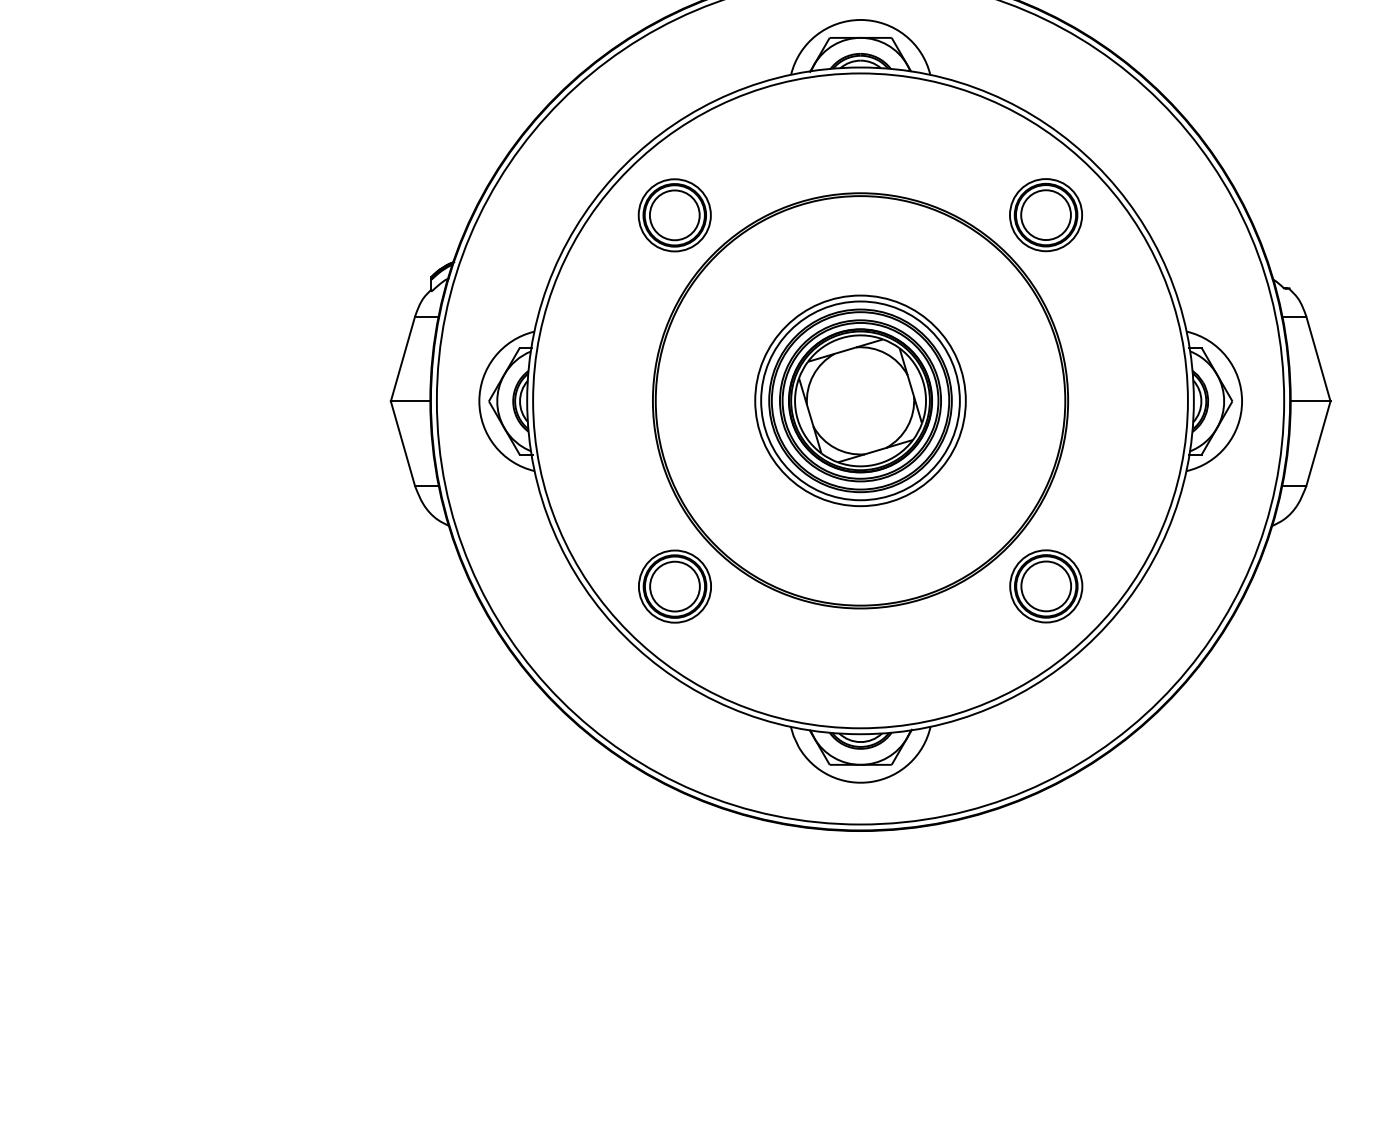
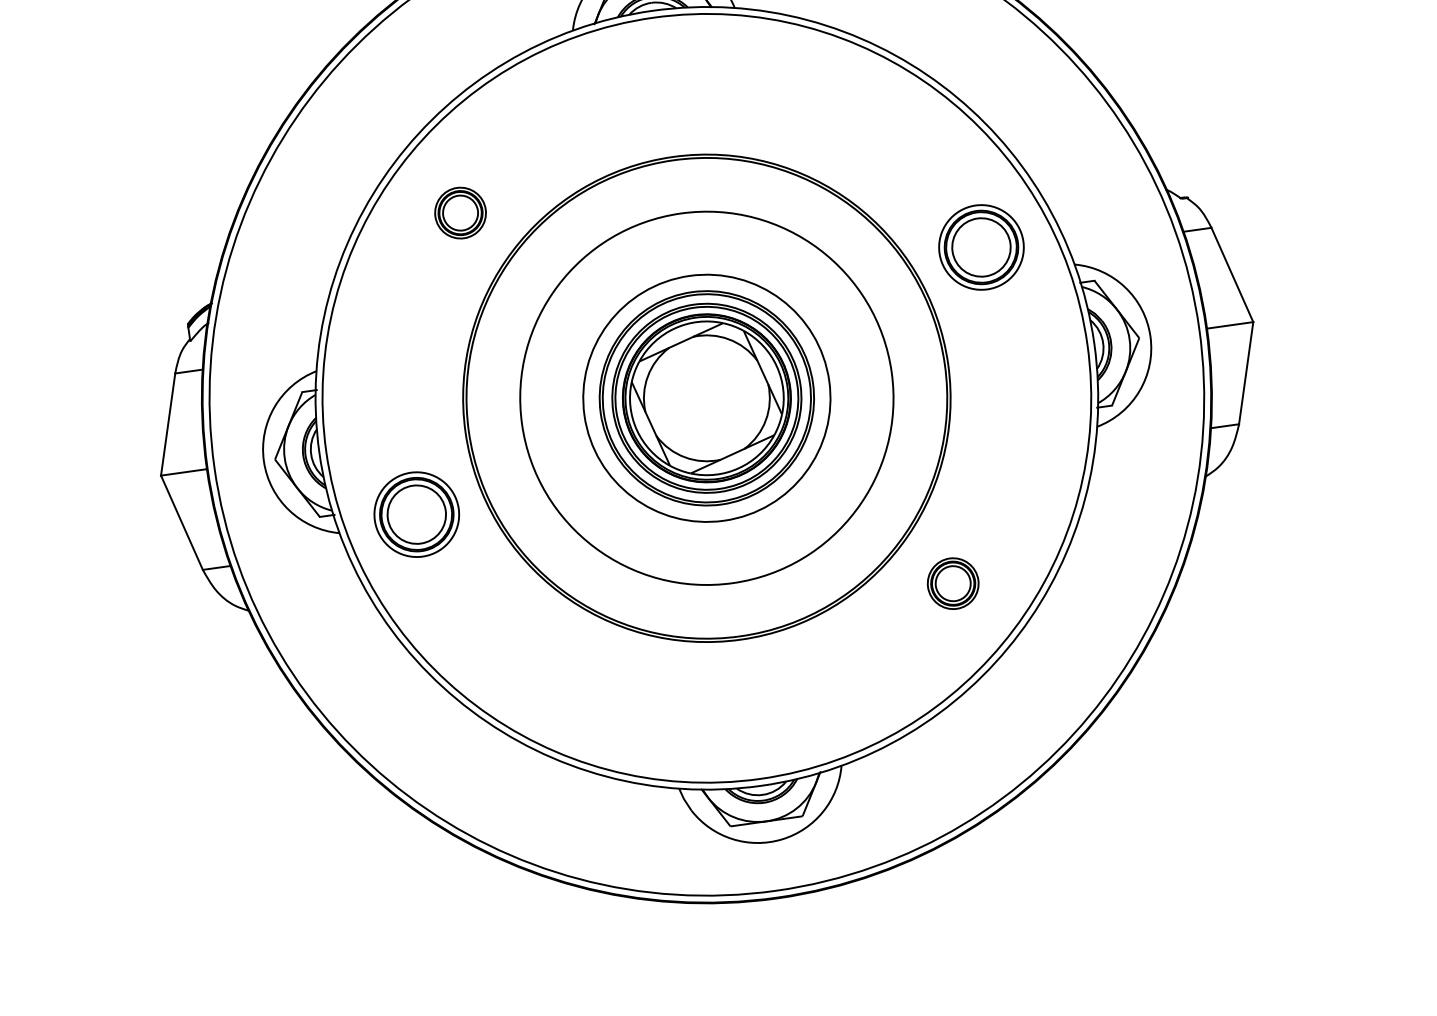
part: (674, 215) -> (460, 213), size x0.6
part: (1045, 215) -> (980, 247), moved
circle: (860, 400) -> (706, 397), size x1.6
part: (674, 586) -> (416, 514), moved
part: (1046, 586) -> (953, 583), size x0.6

